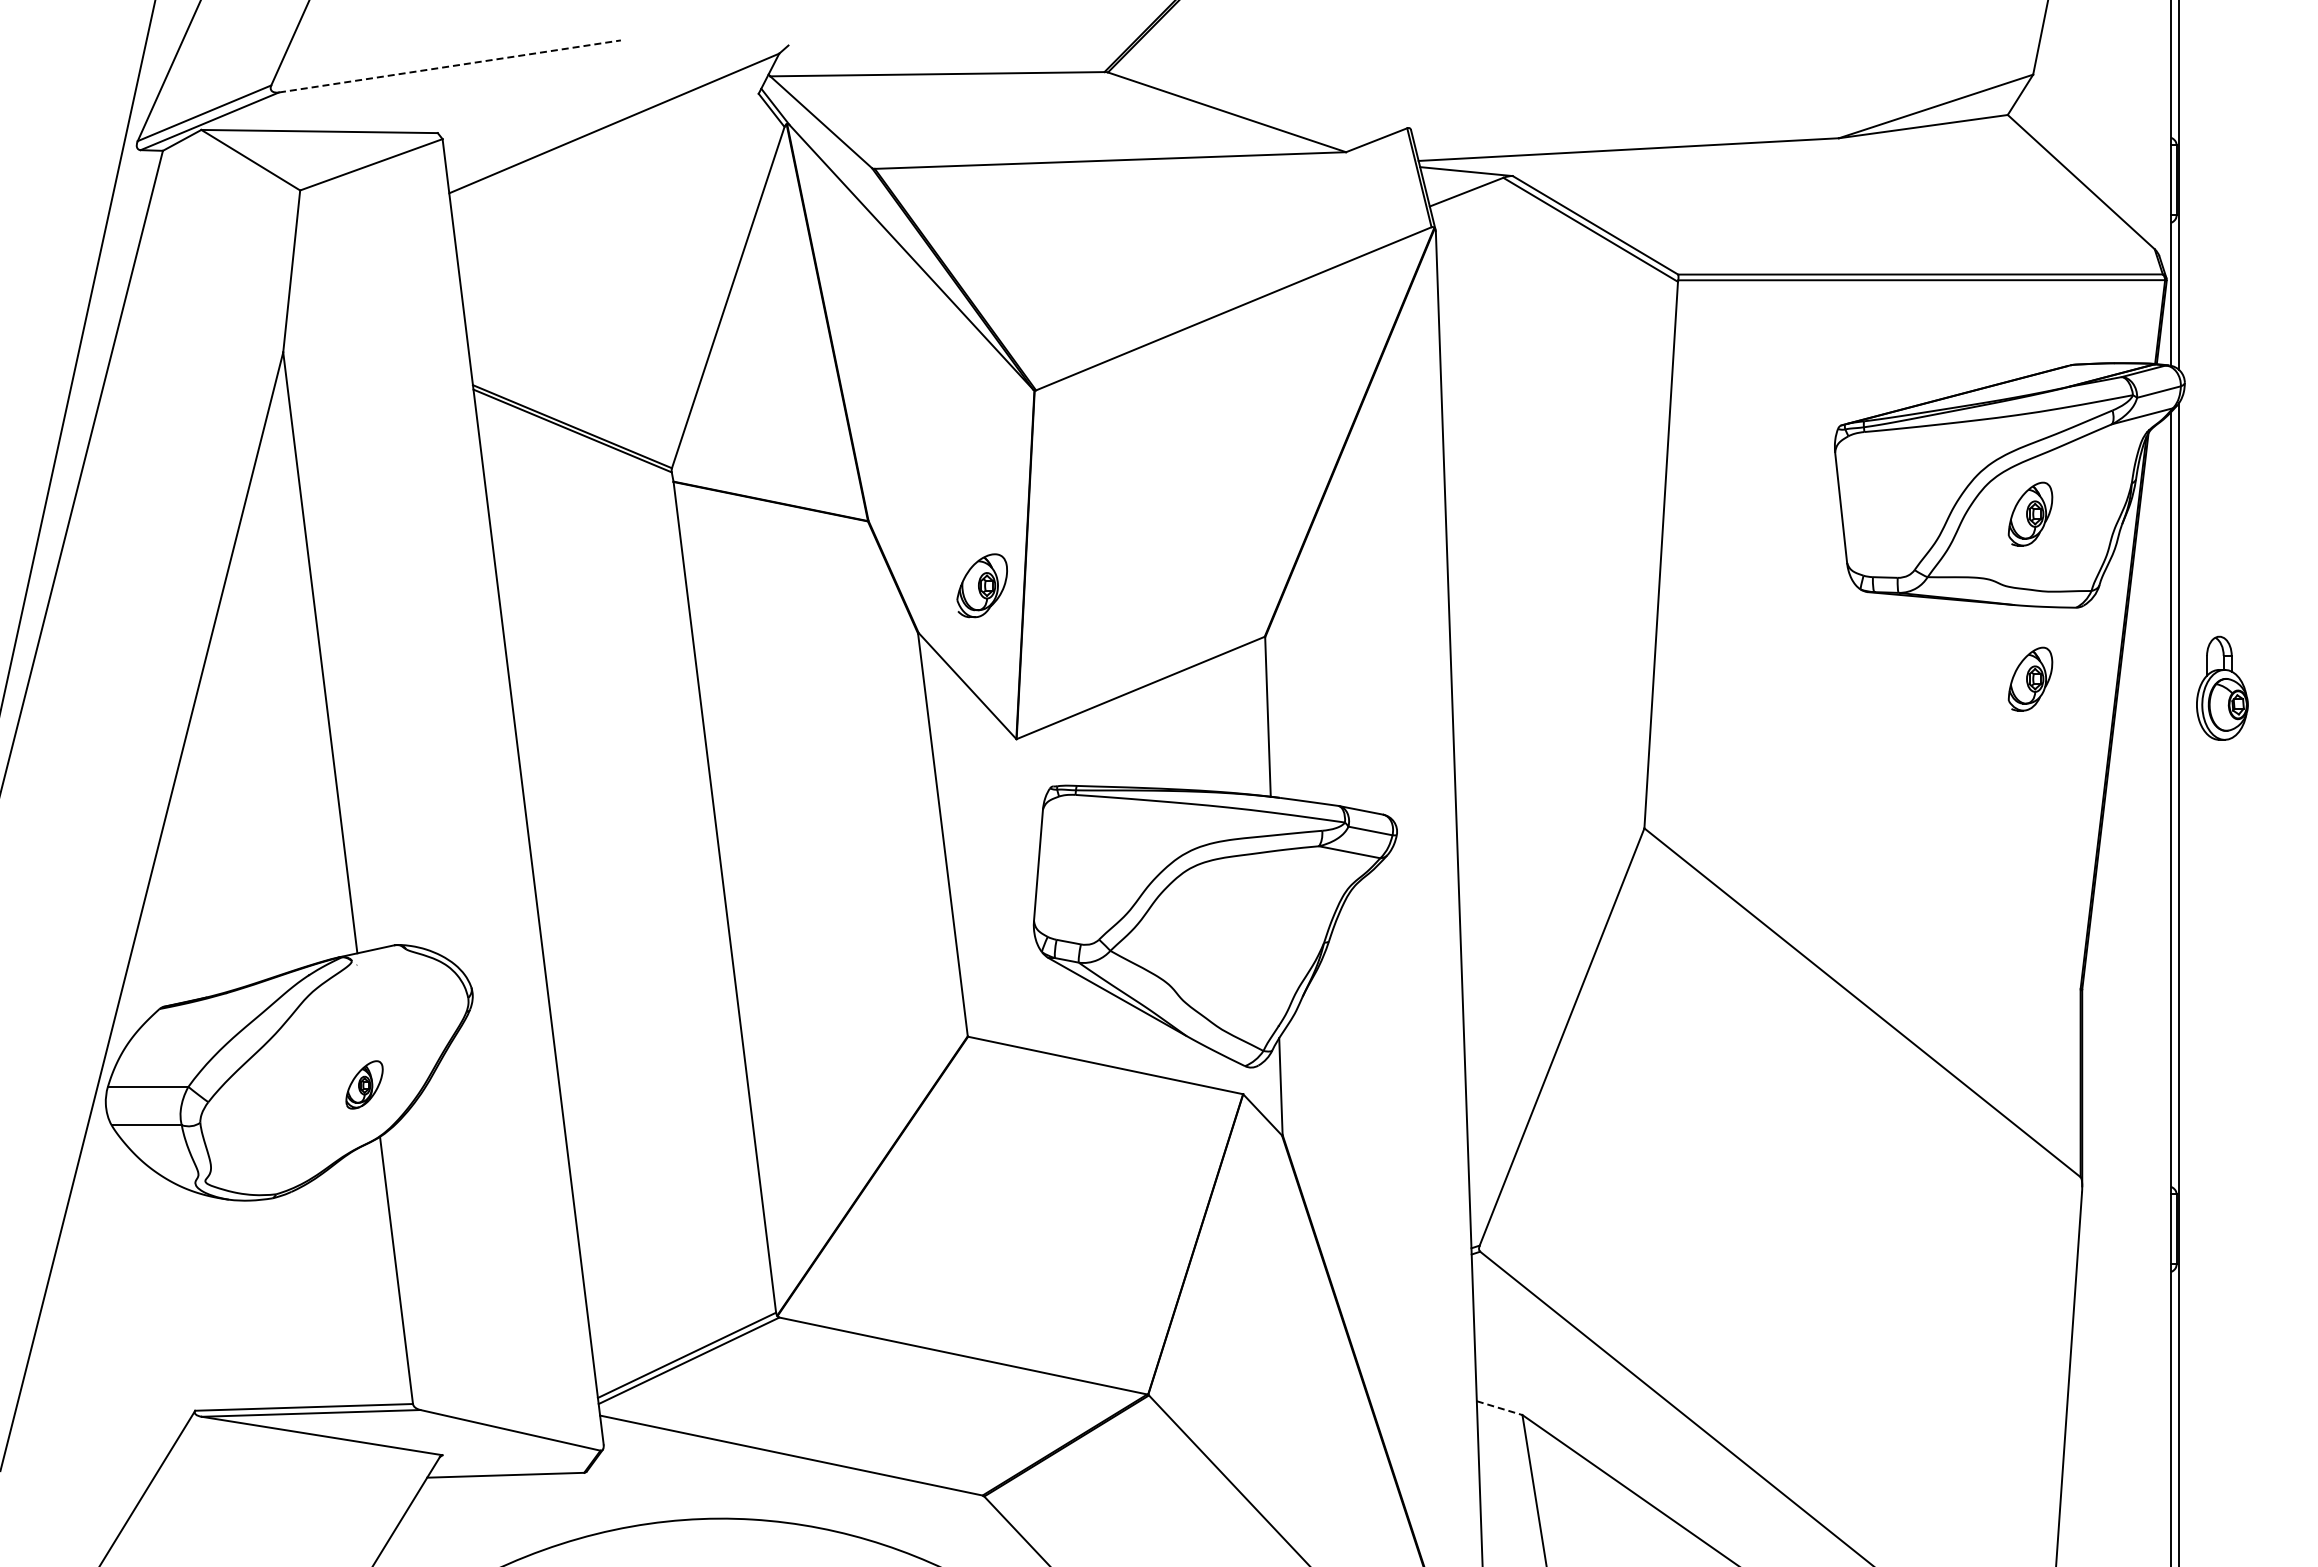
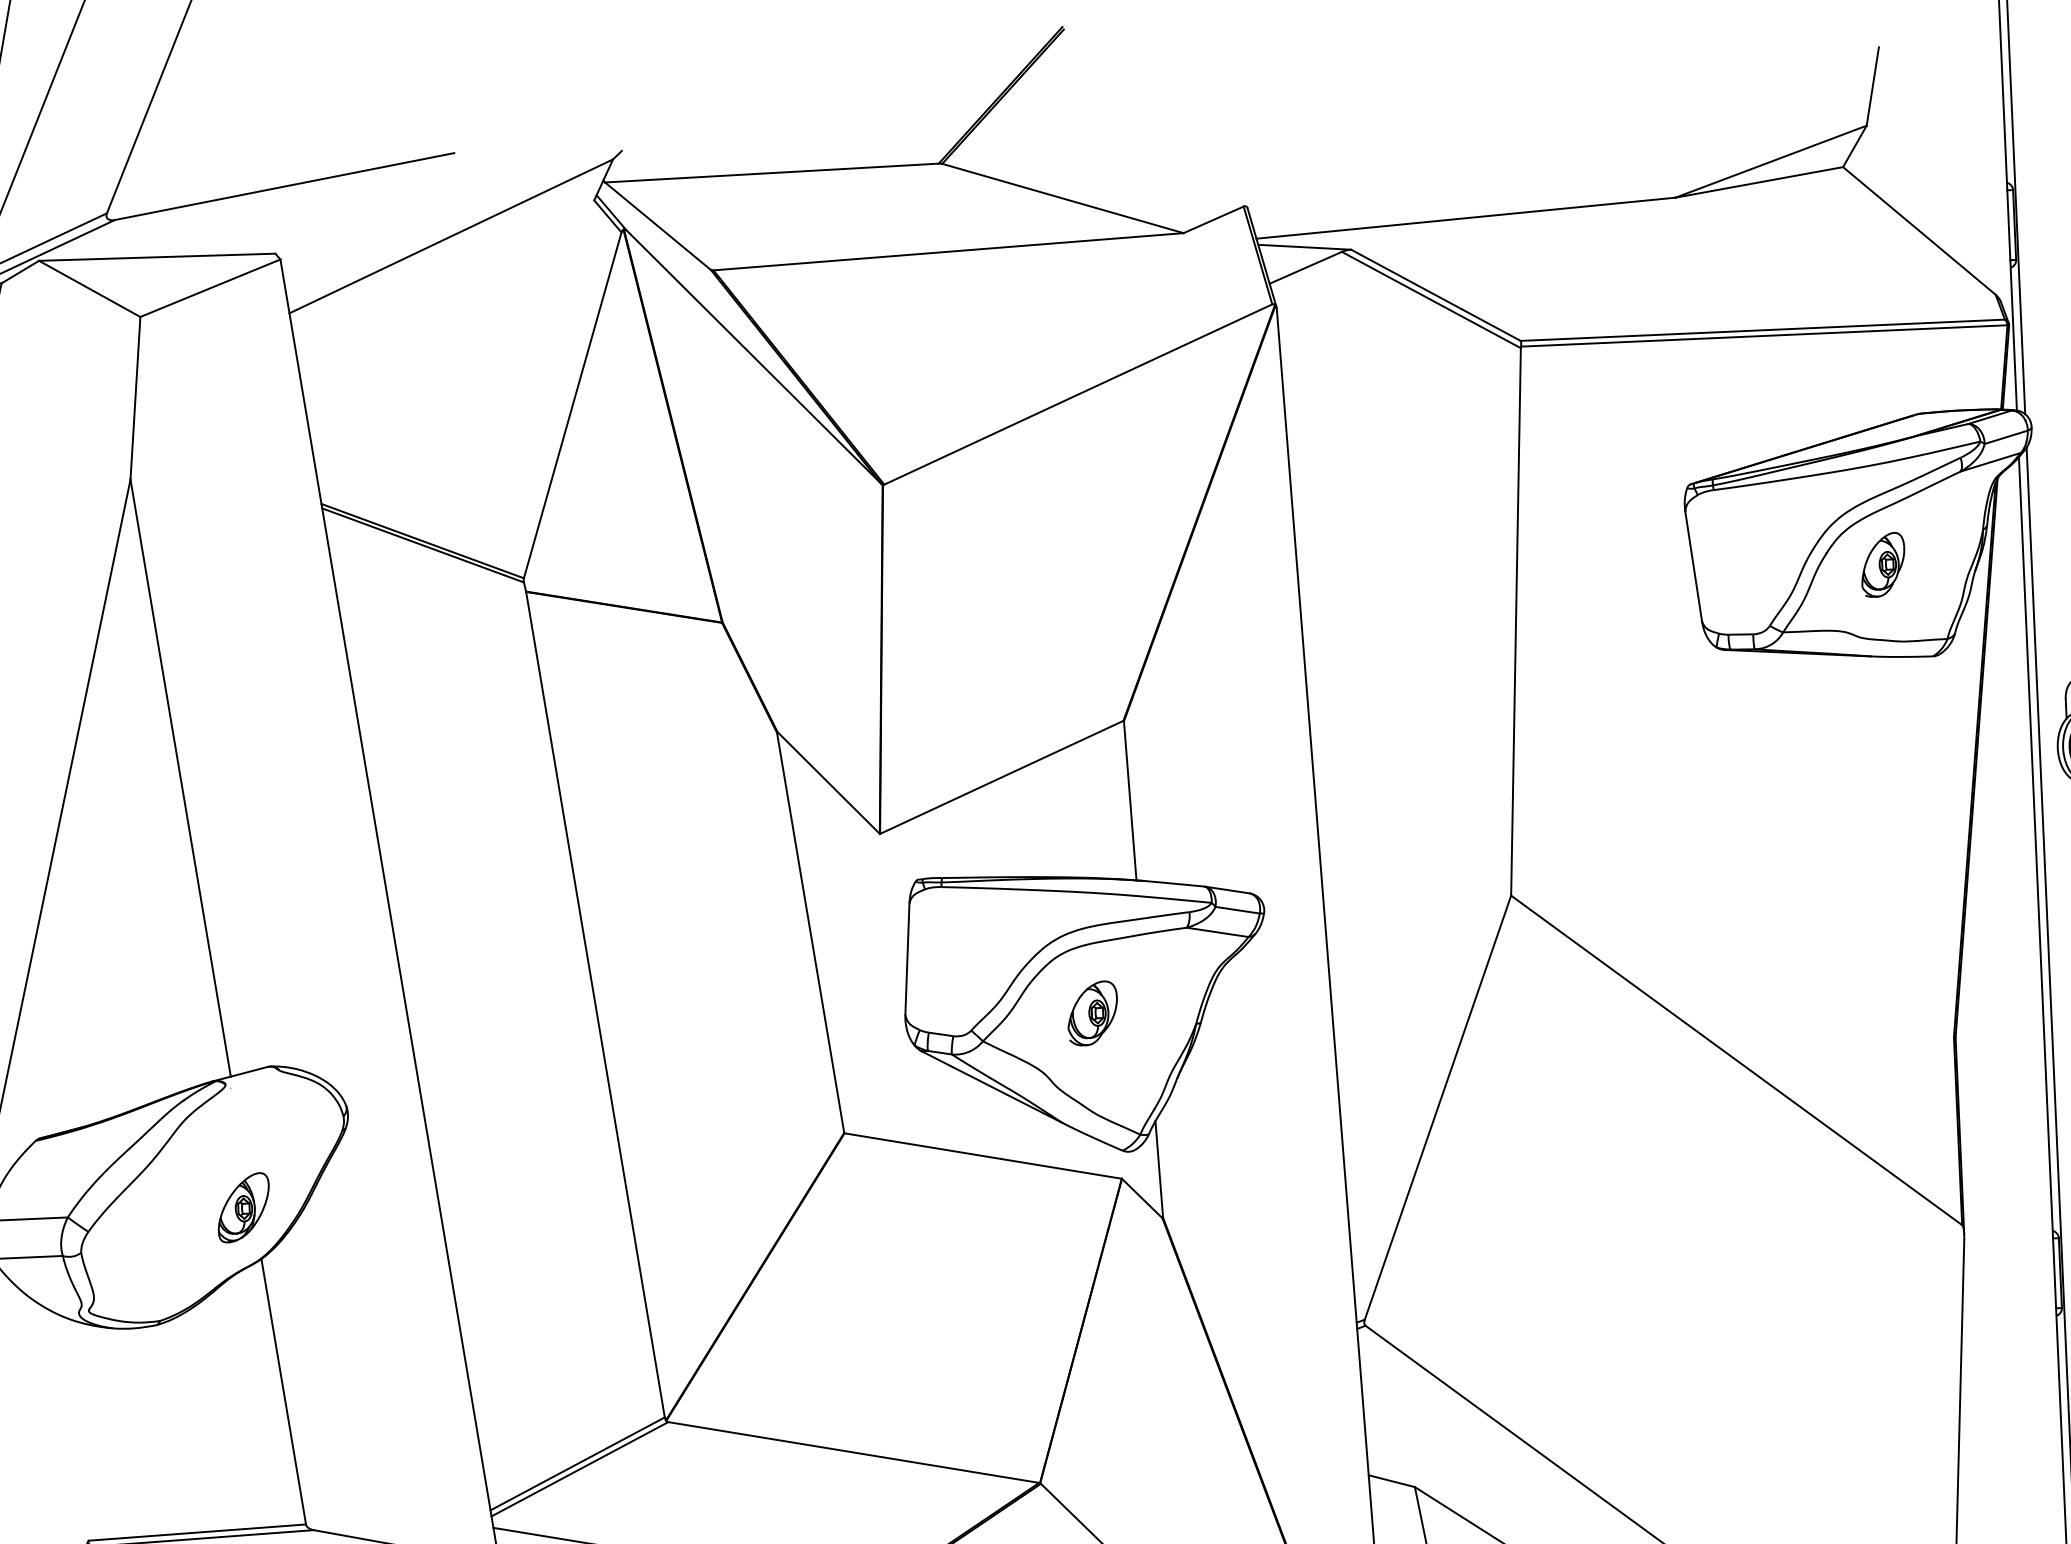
line: (449, 66) -> (284, 186), dashed -> solid
part: (981, 585) -> (1091, 1013), moved
part: (2030, 678) -> (1890, 729), removed
part: (364, 1084) -> (243, 1207), size x1.43
line: (1499, 1408) -> (1391, 1481), dashed -> solid

